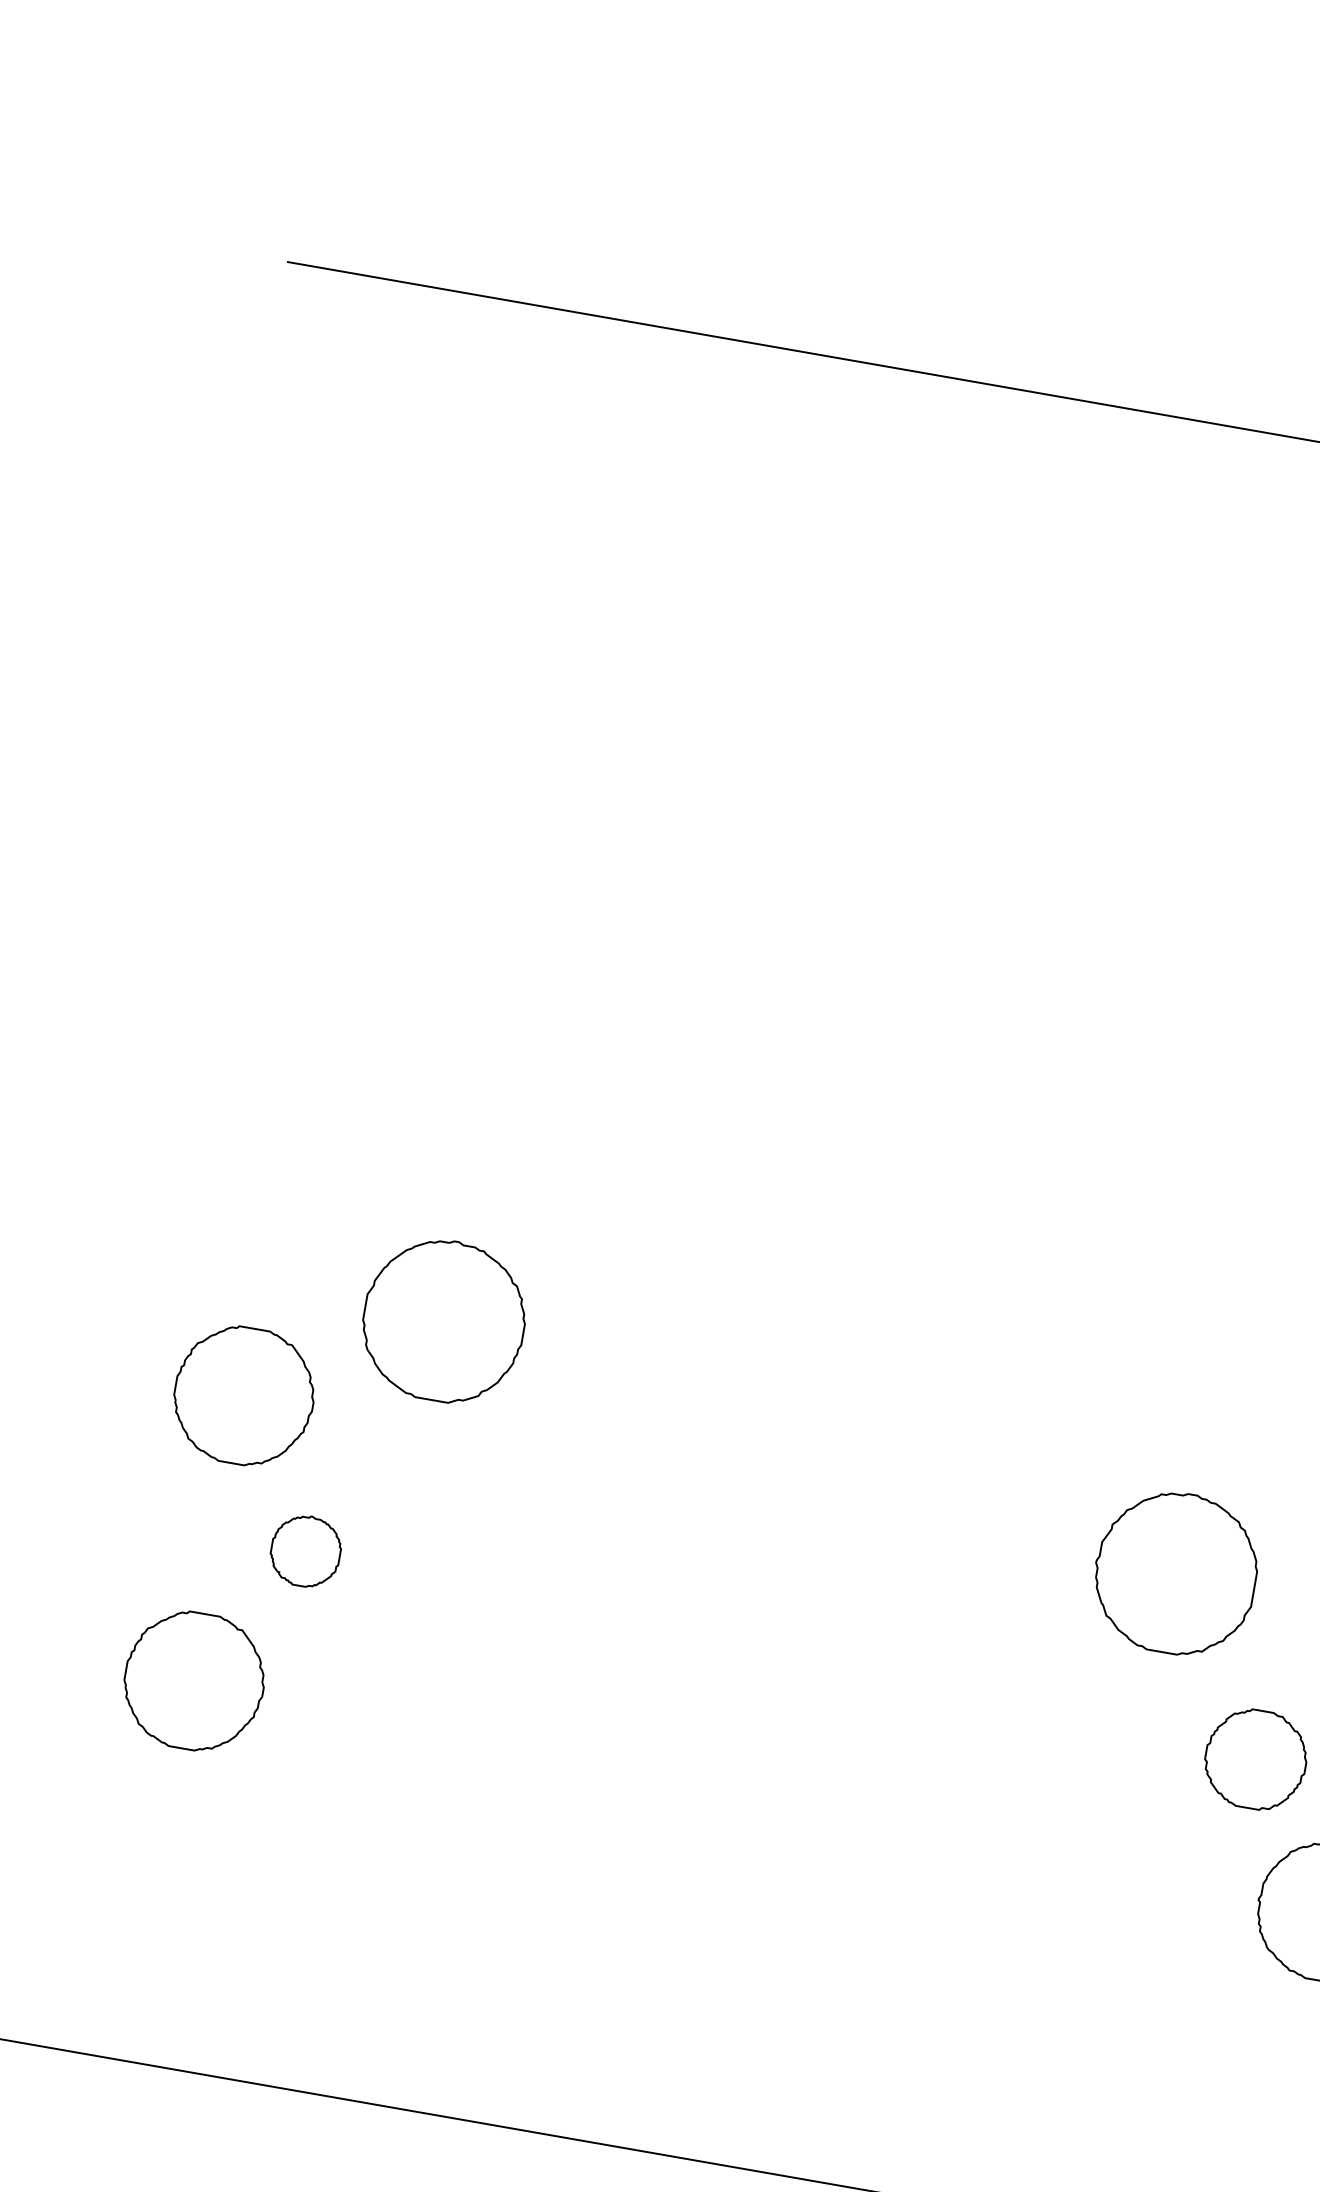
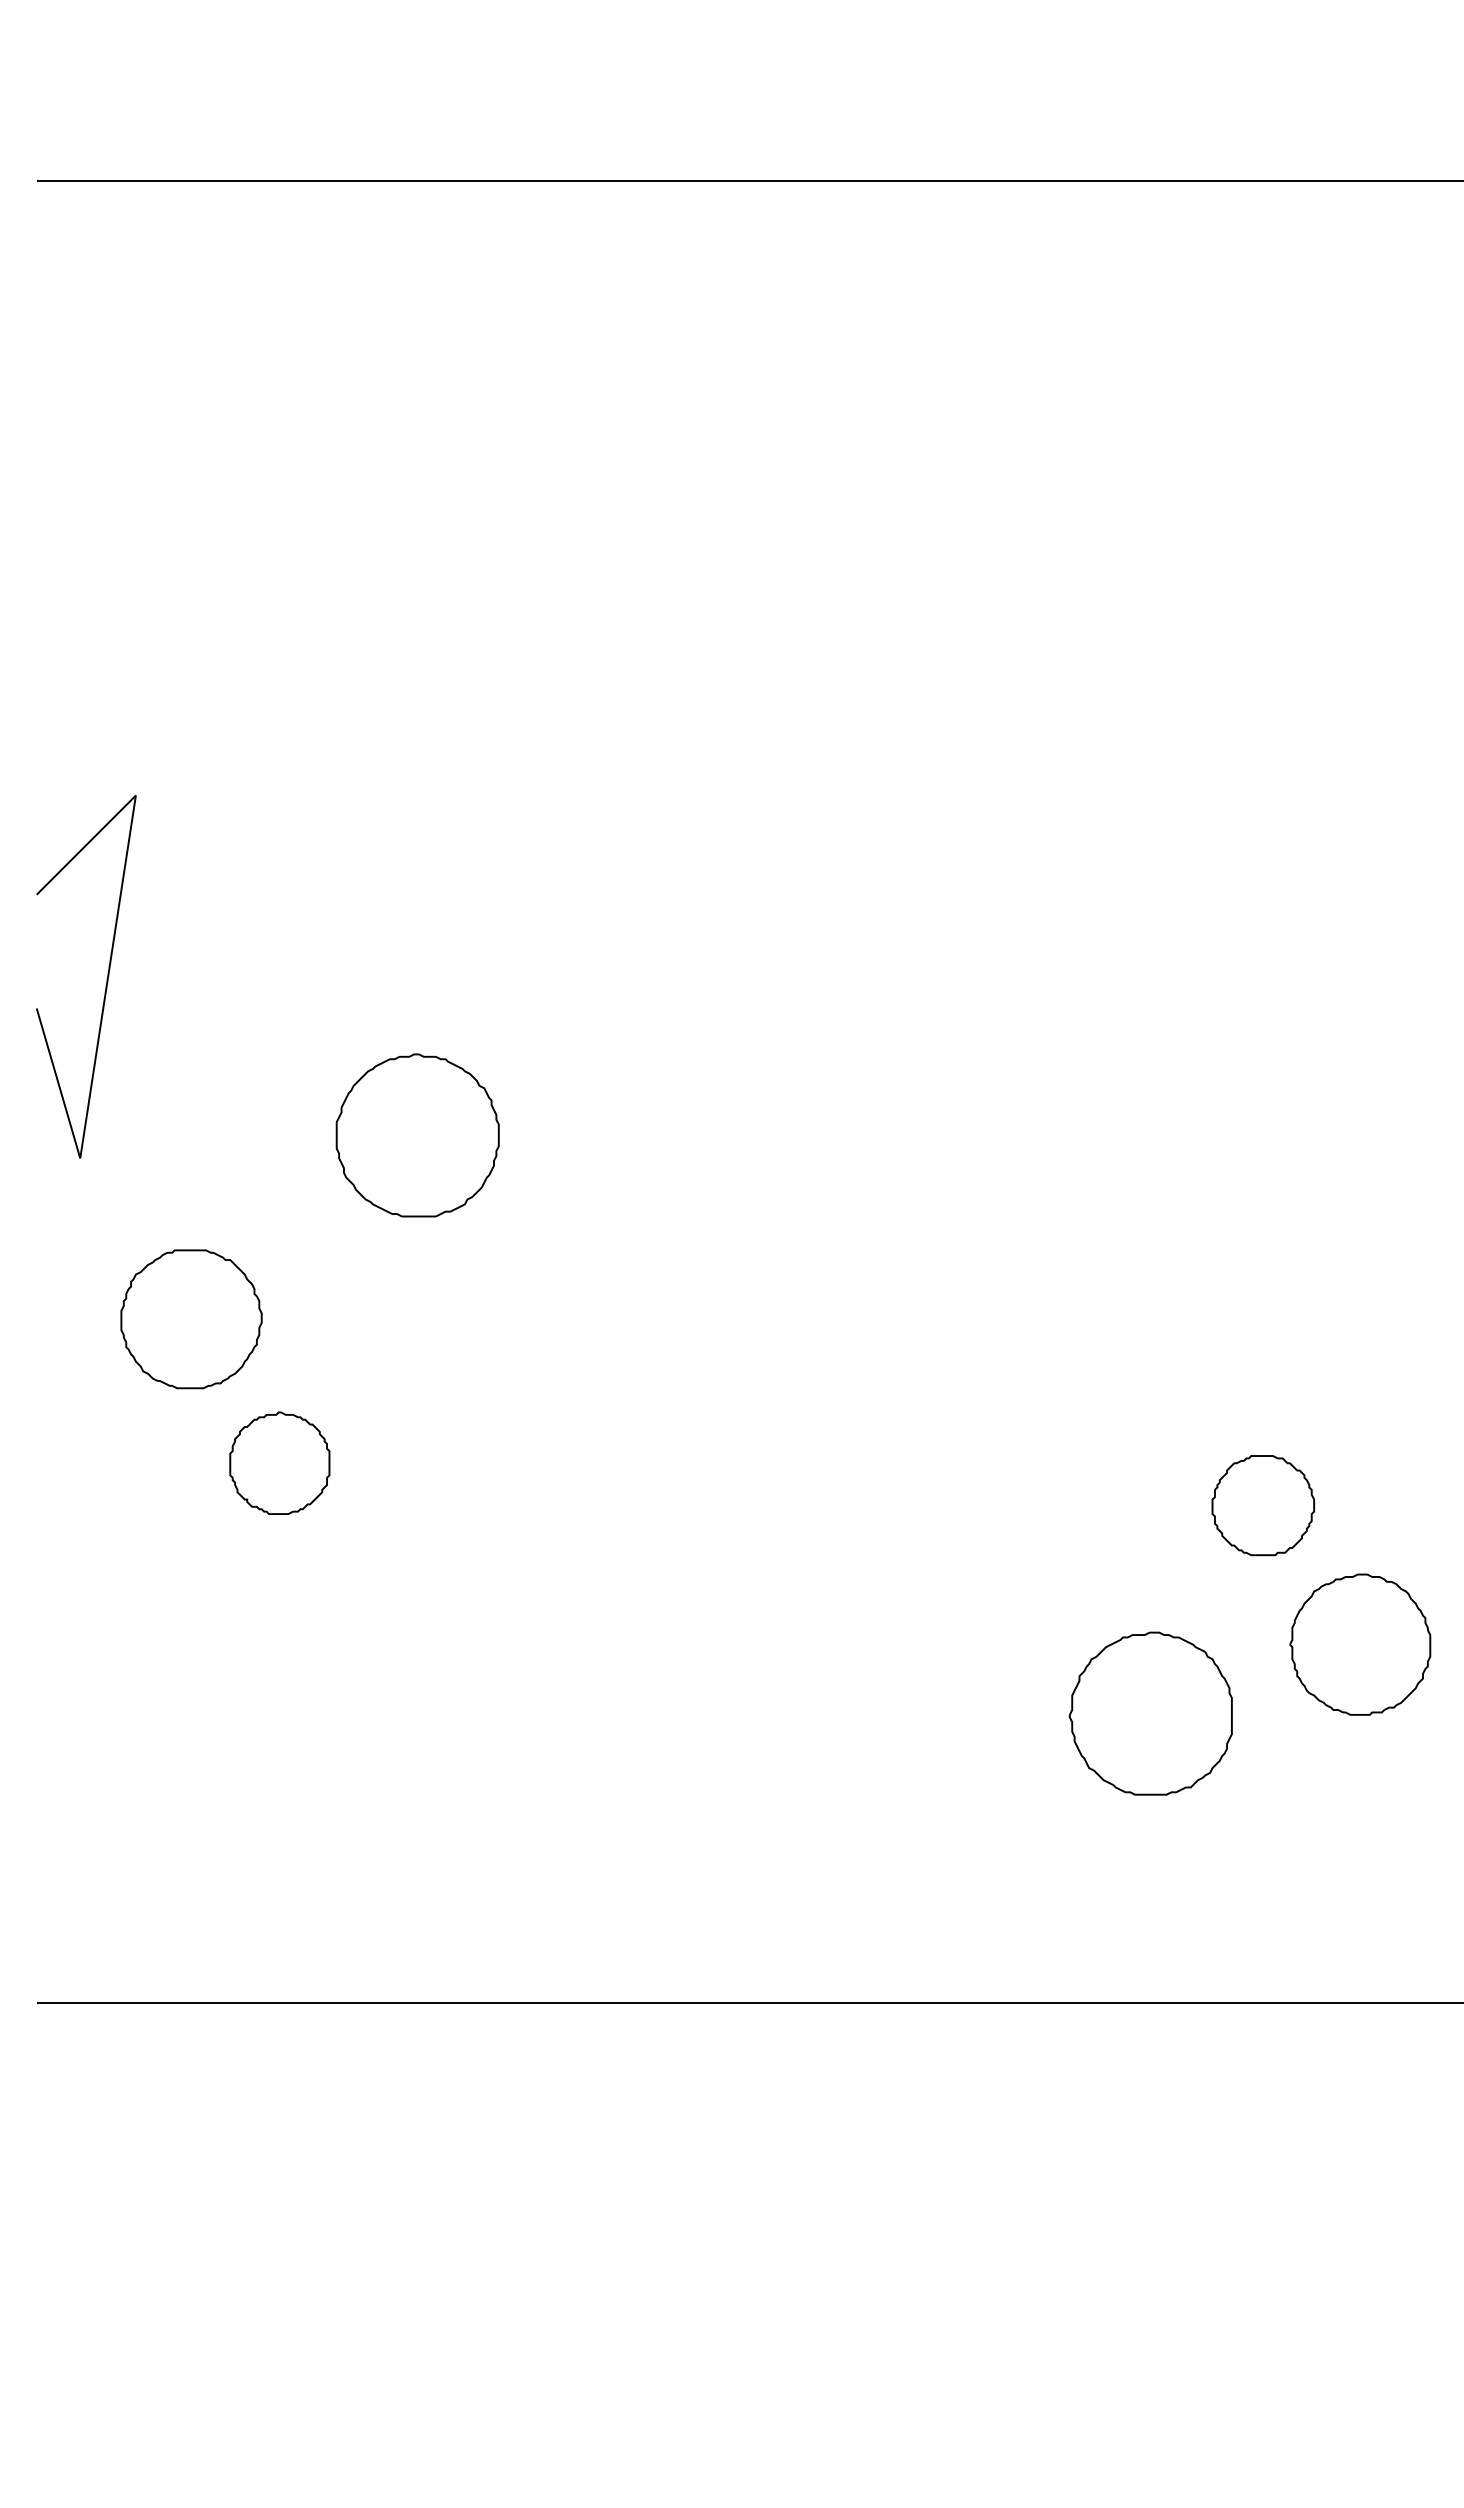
line: (219, 1050) -> (106, 979), added
part: (443, 1320) -> (417, 1135), moved
part: (305, 1550) -> (279, 1462), size x1.43
part: (1175, 1572) -> (1150, 1713), moved
part: (194, 1681) -> (191, 1612), removed

